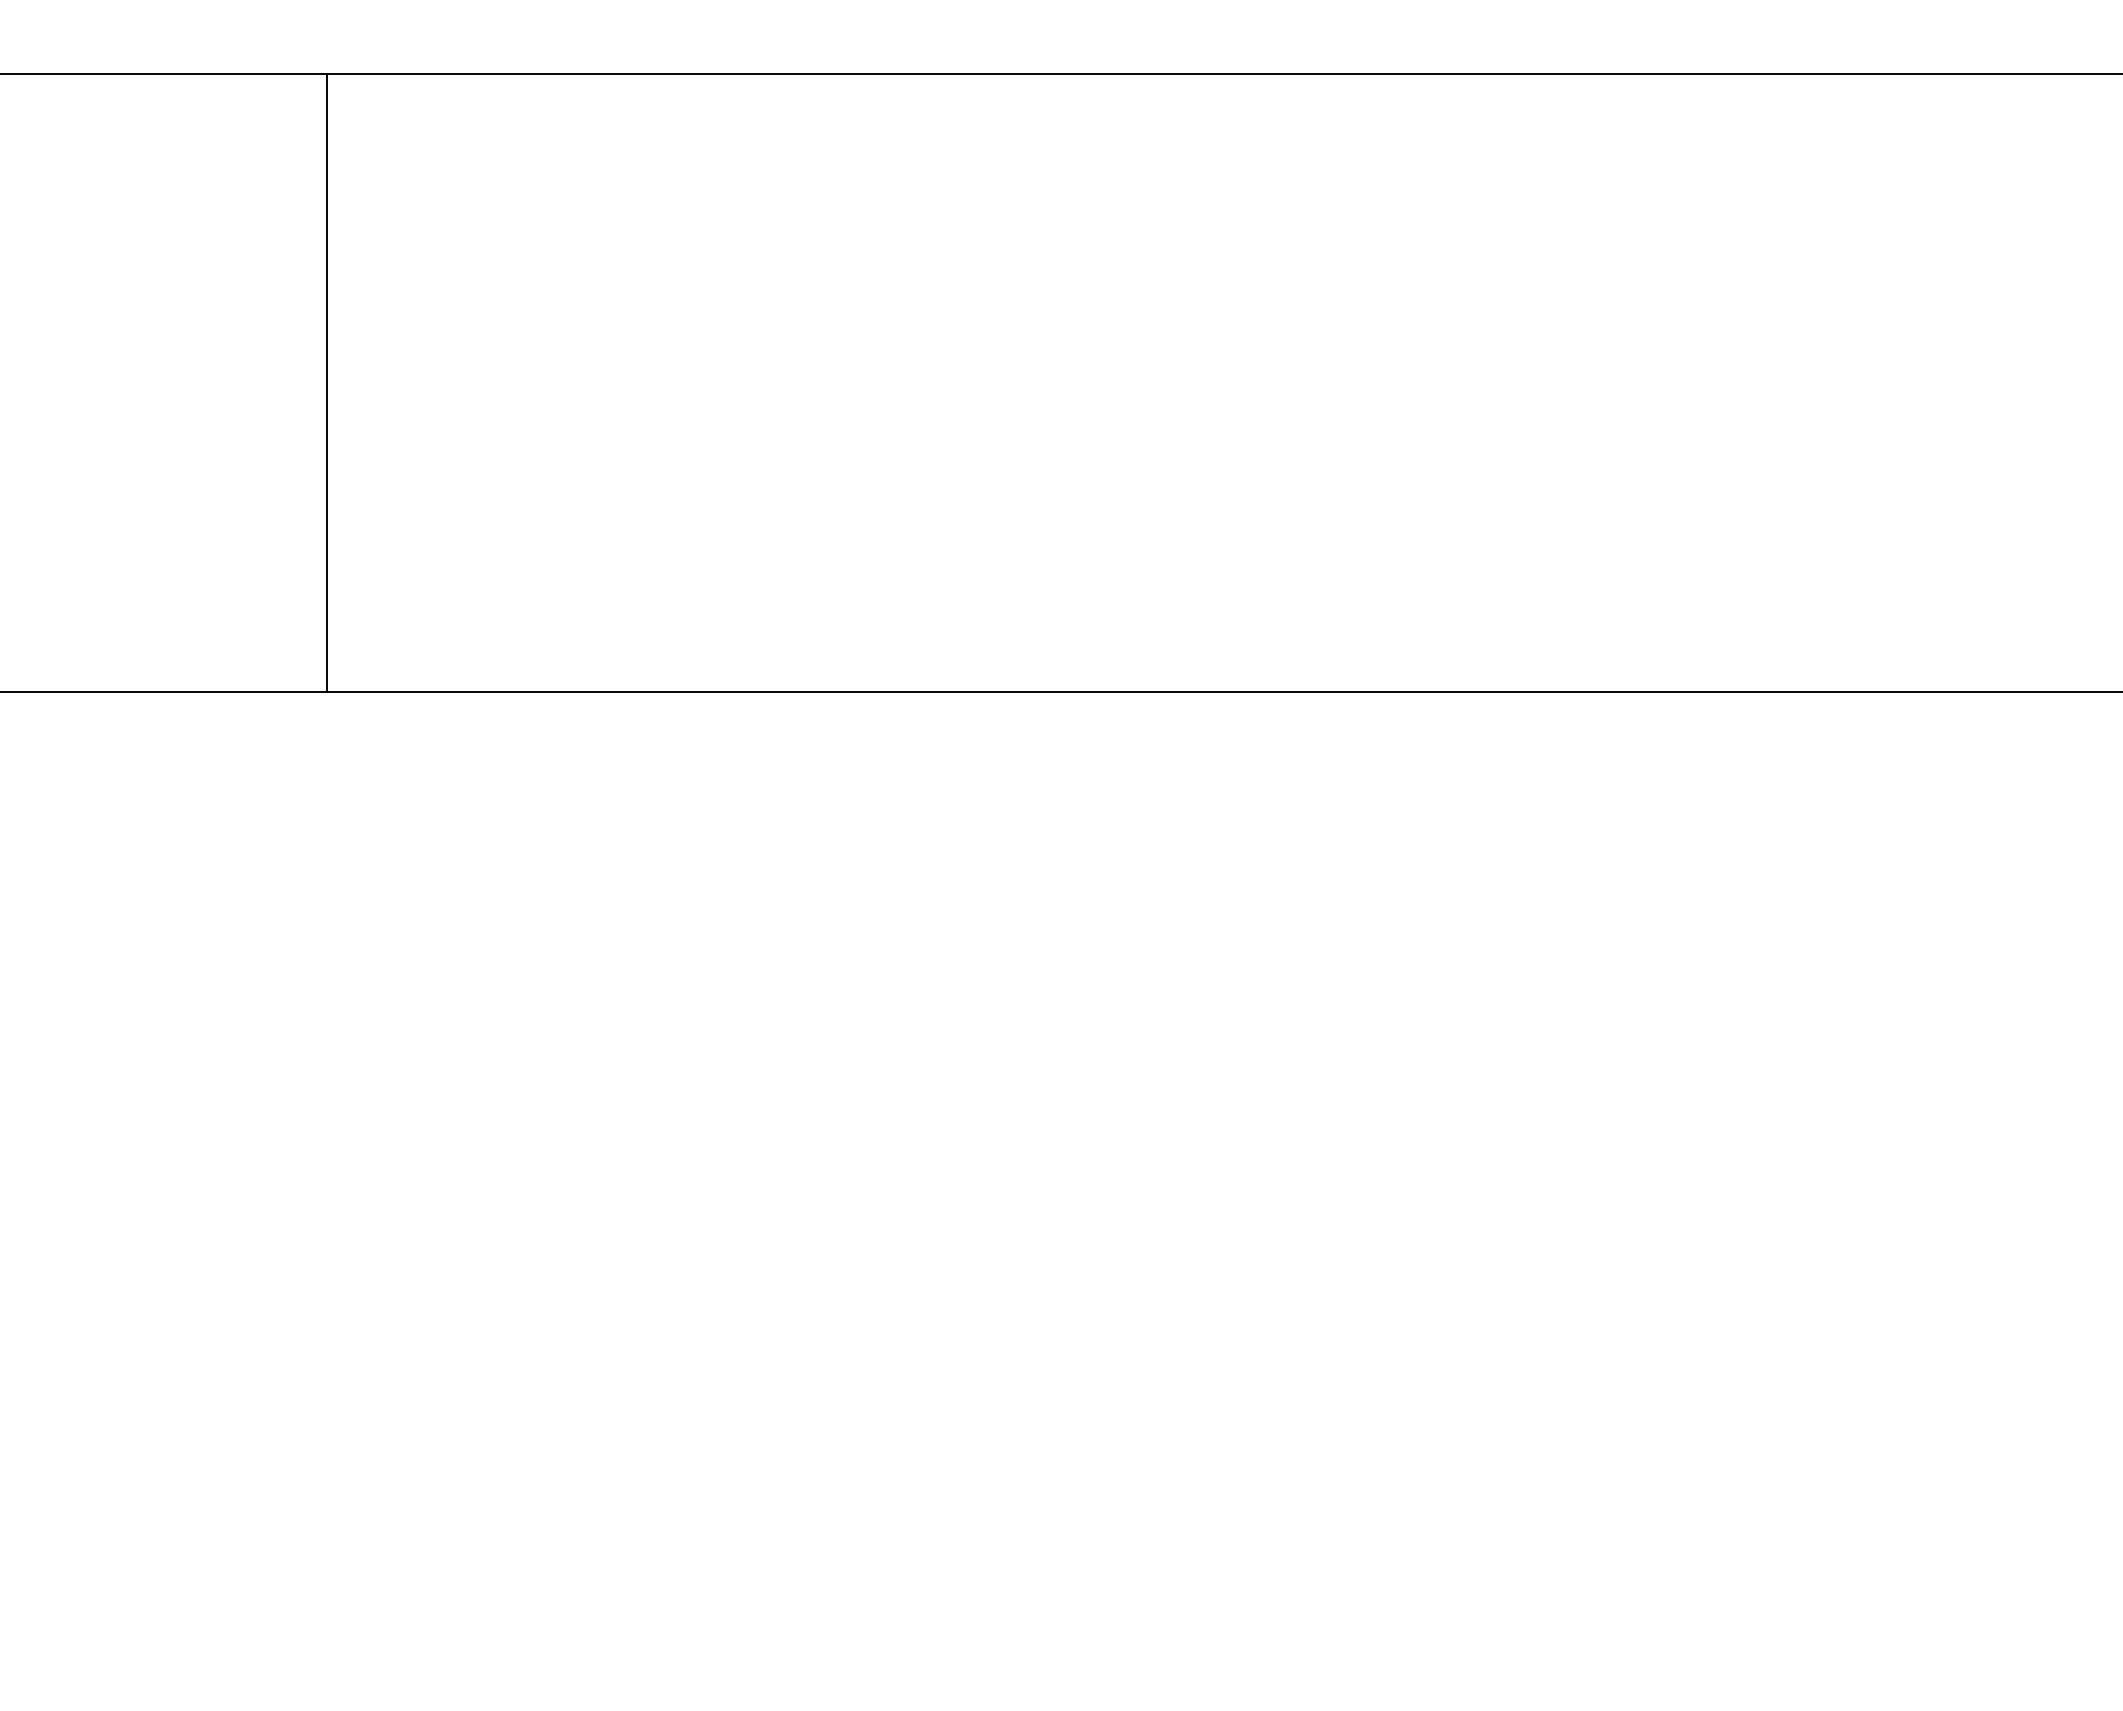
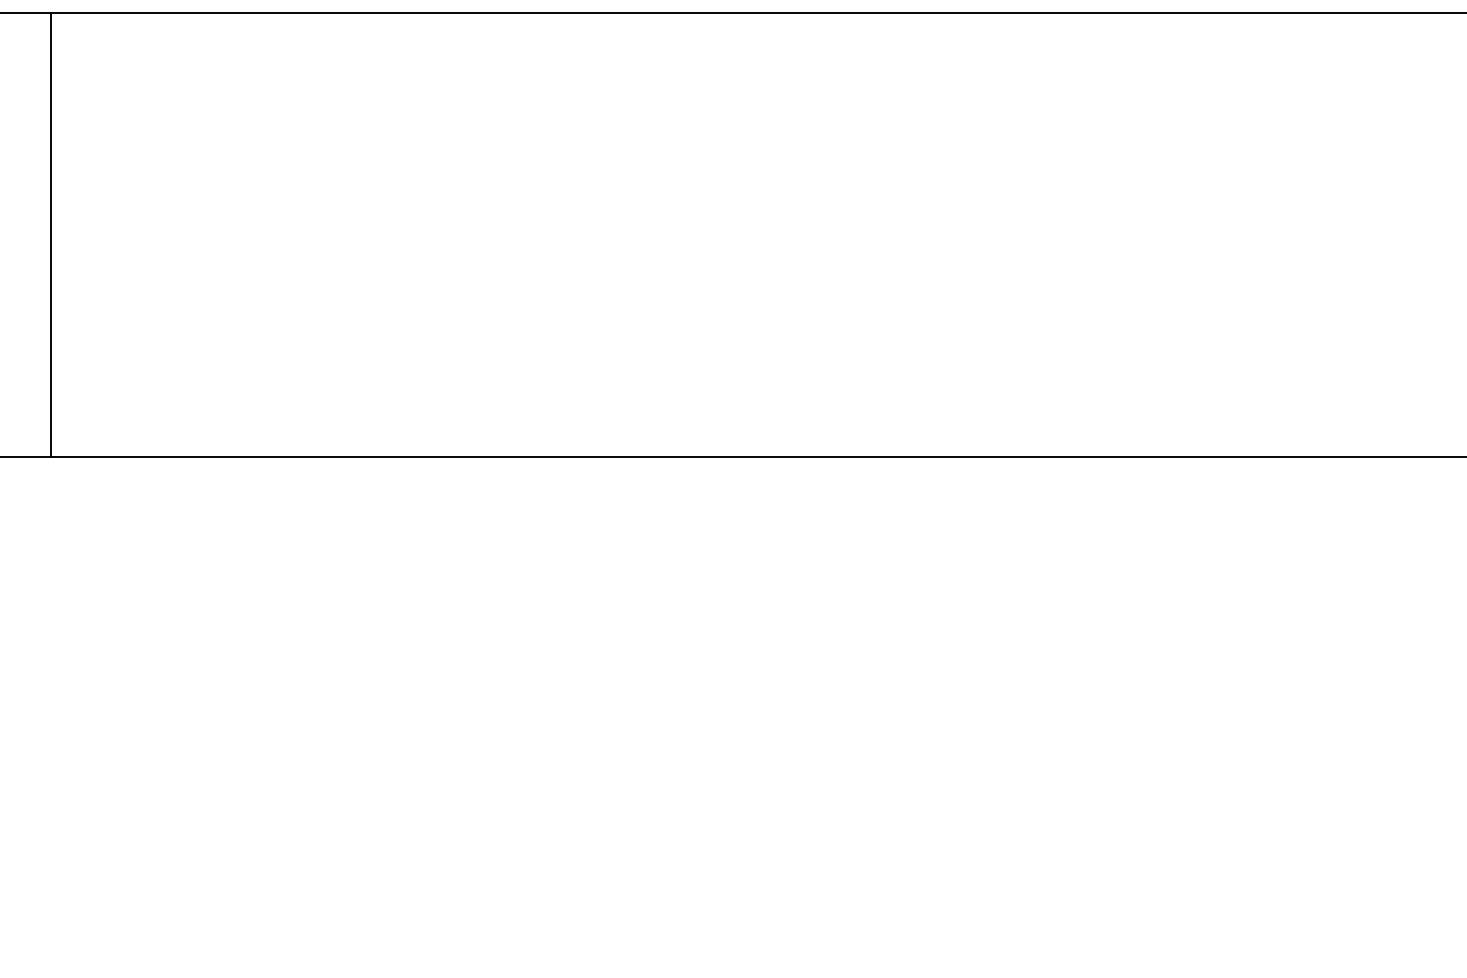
line: (327, 382) -> (50, 234), moved

